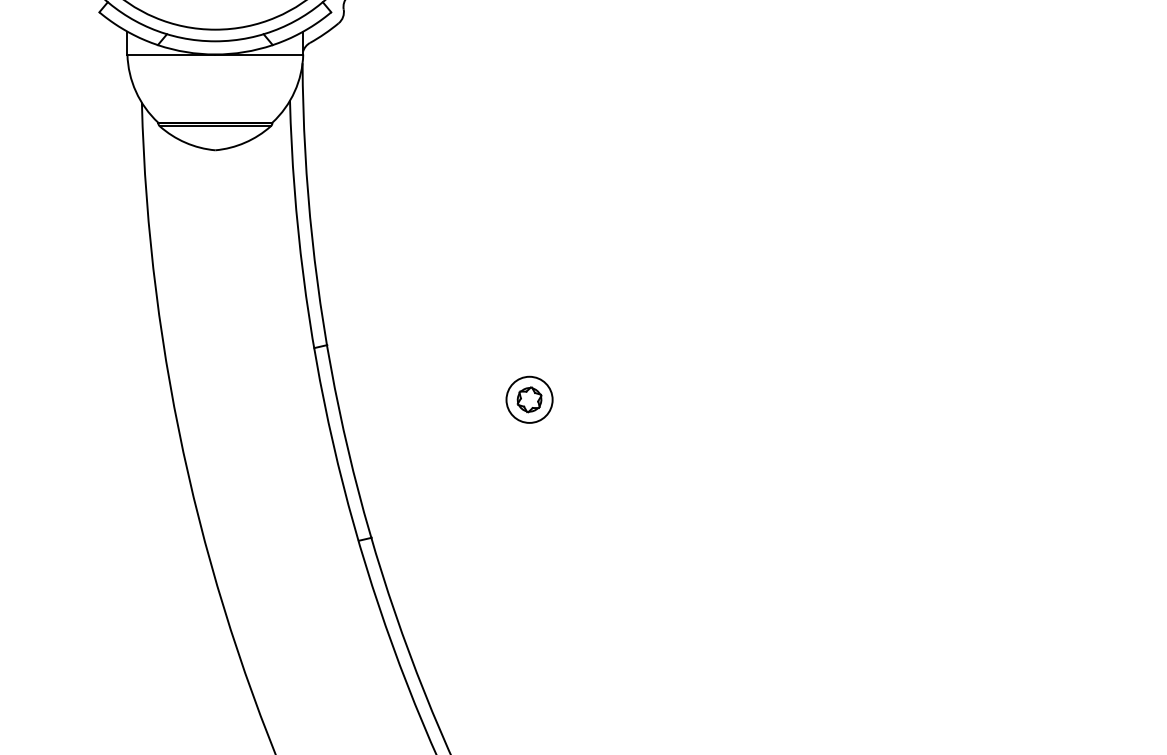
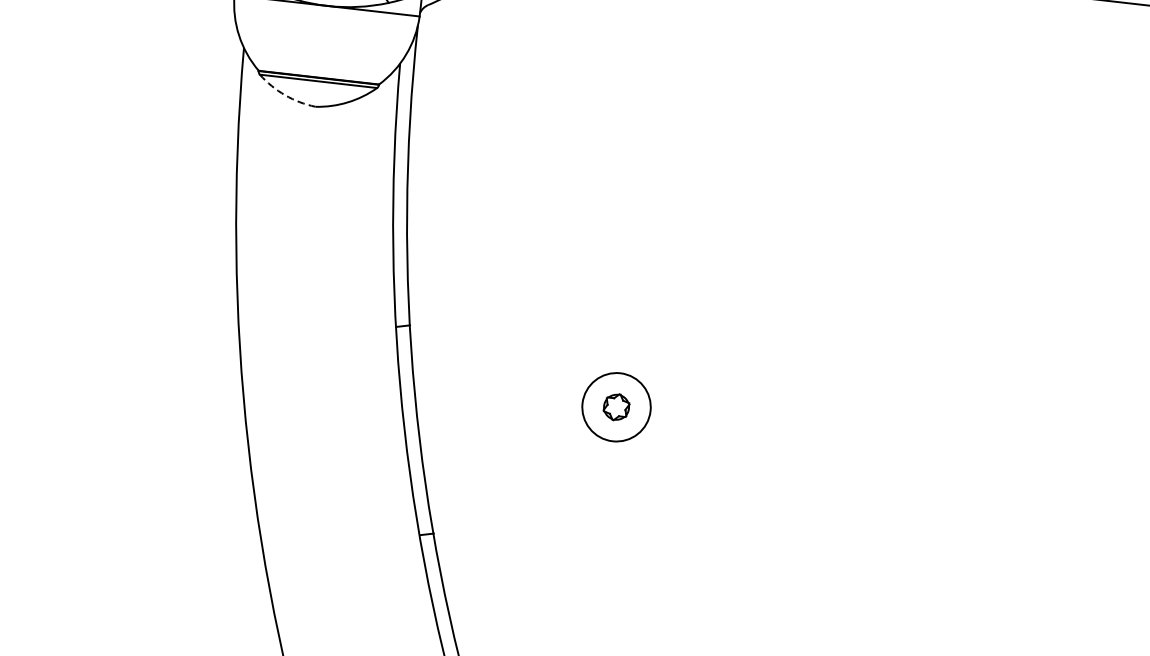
arc: (185, 142) -> (285, 95), solid -> dashed
circle: (529, 399) -> (616, 406), size x1.4

